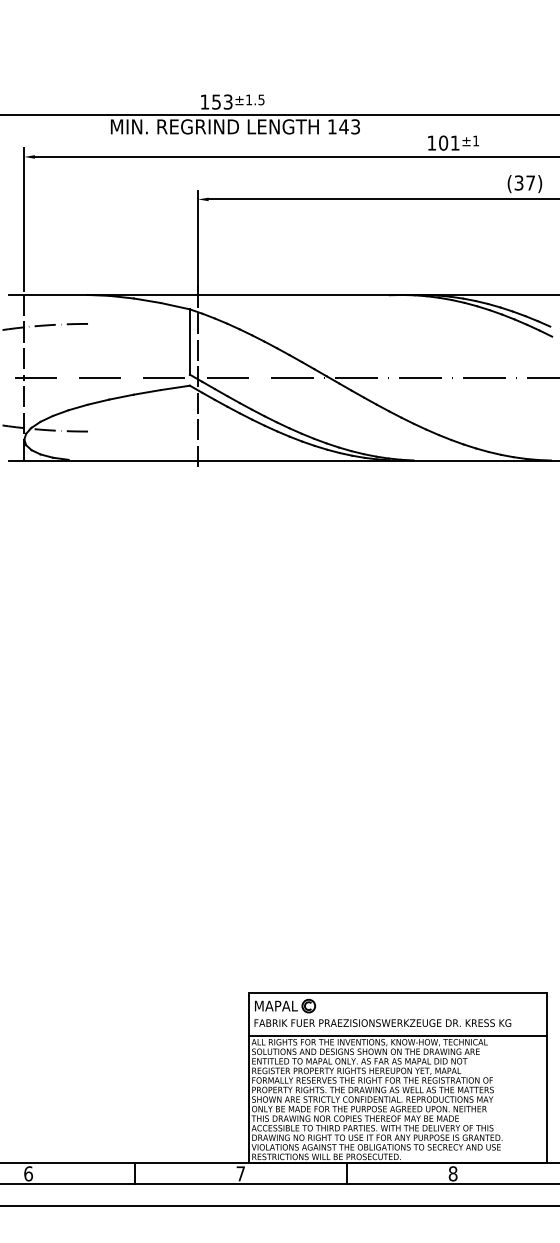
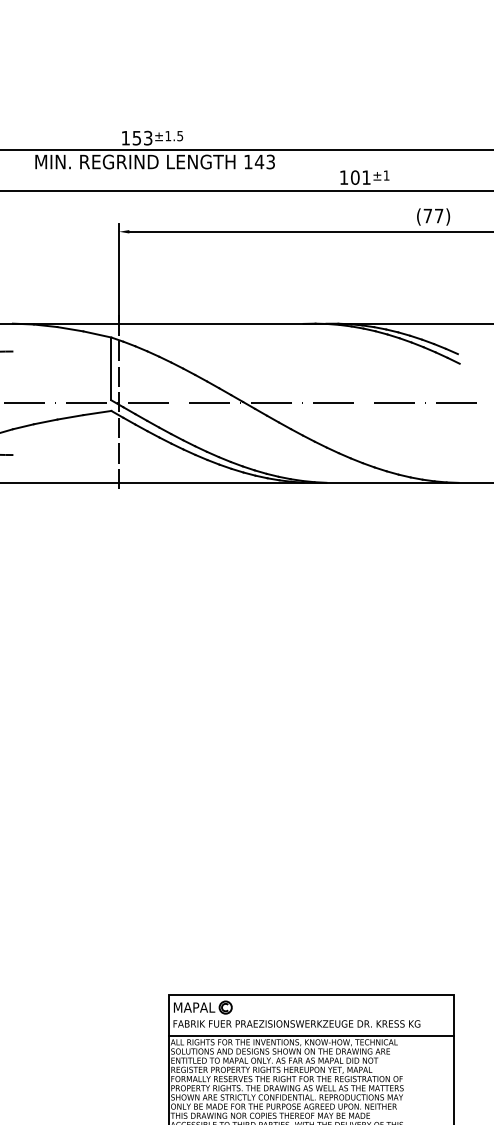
text: (518, 182) -> (427, 215), (37) -> (77)

